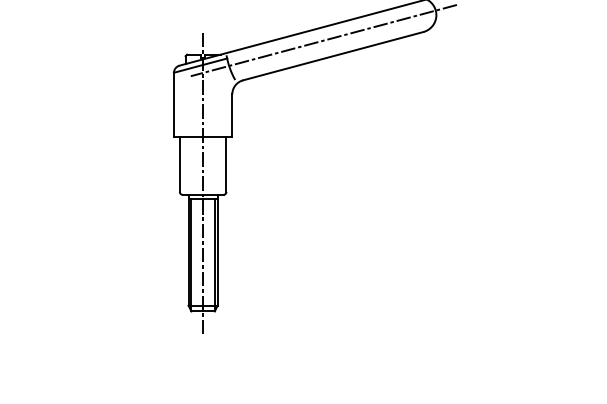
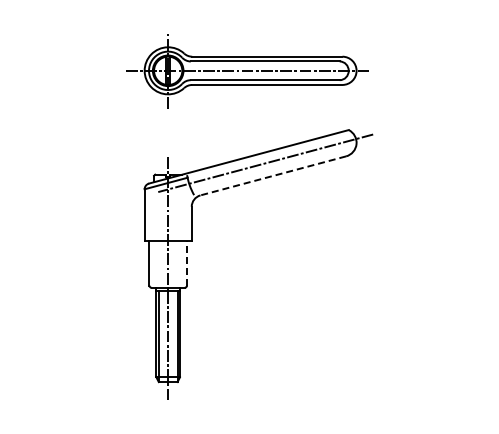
line: (332, 56) -> (272, 176), solid -> dashed
line: (227, 163) -> (187, 262), solid -> dashed

